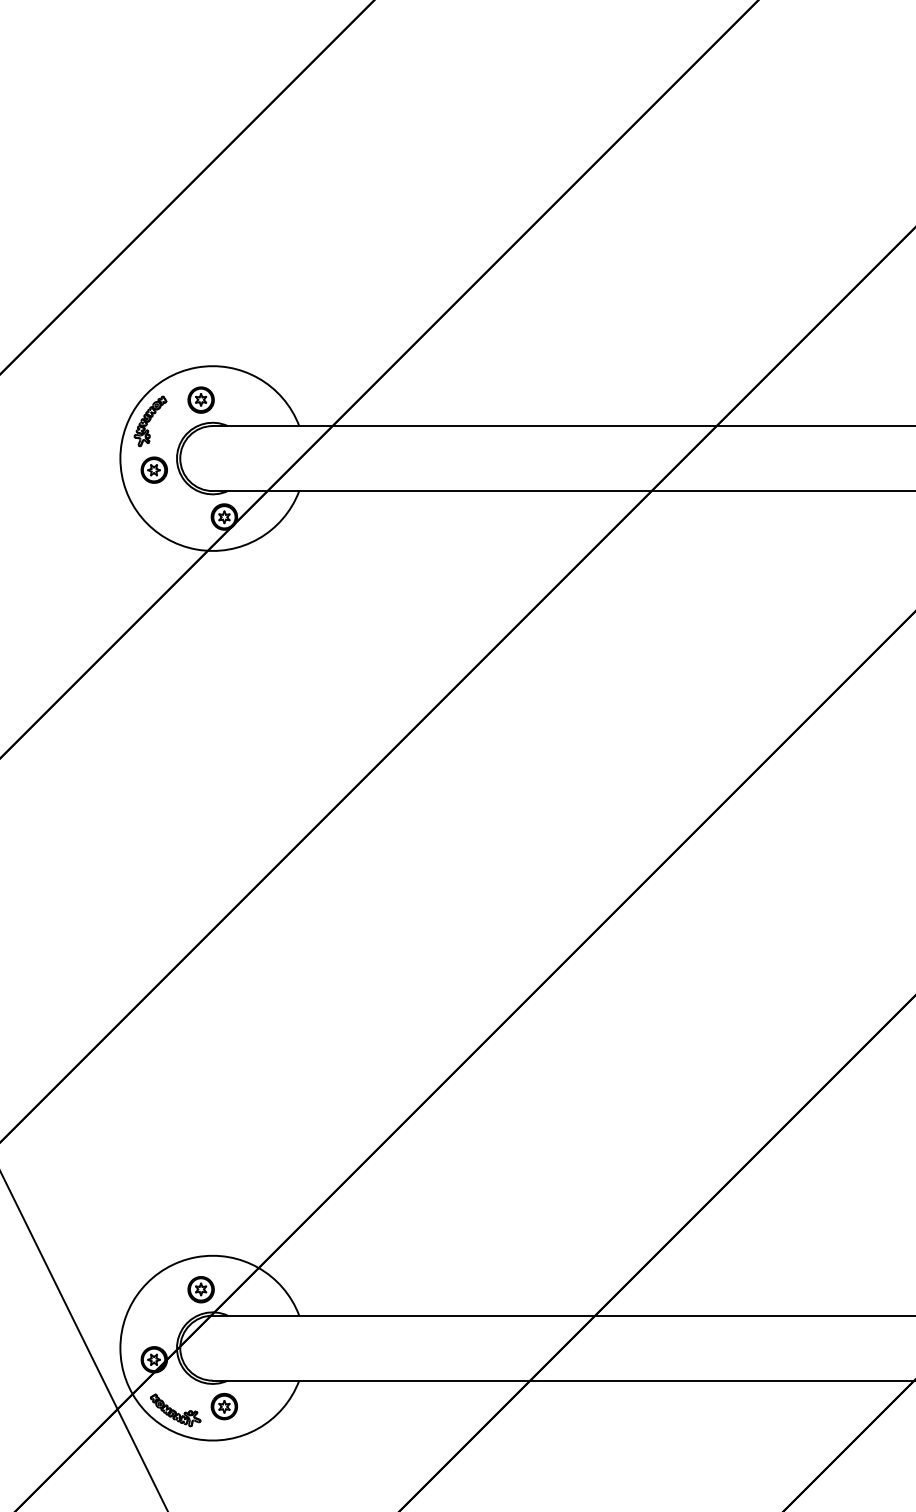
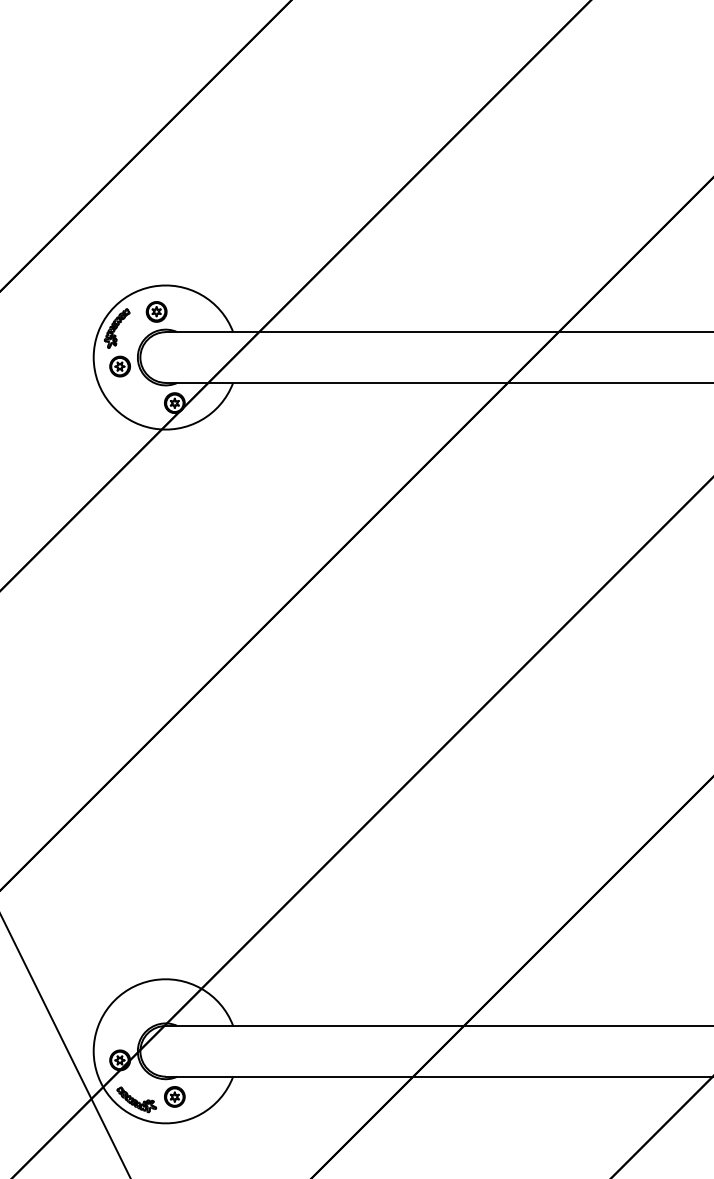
part: (200, 1289) -> (156, 1005), removed

